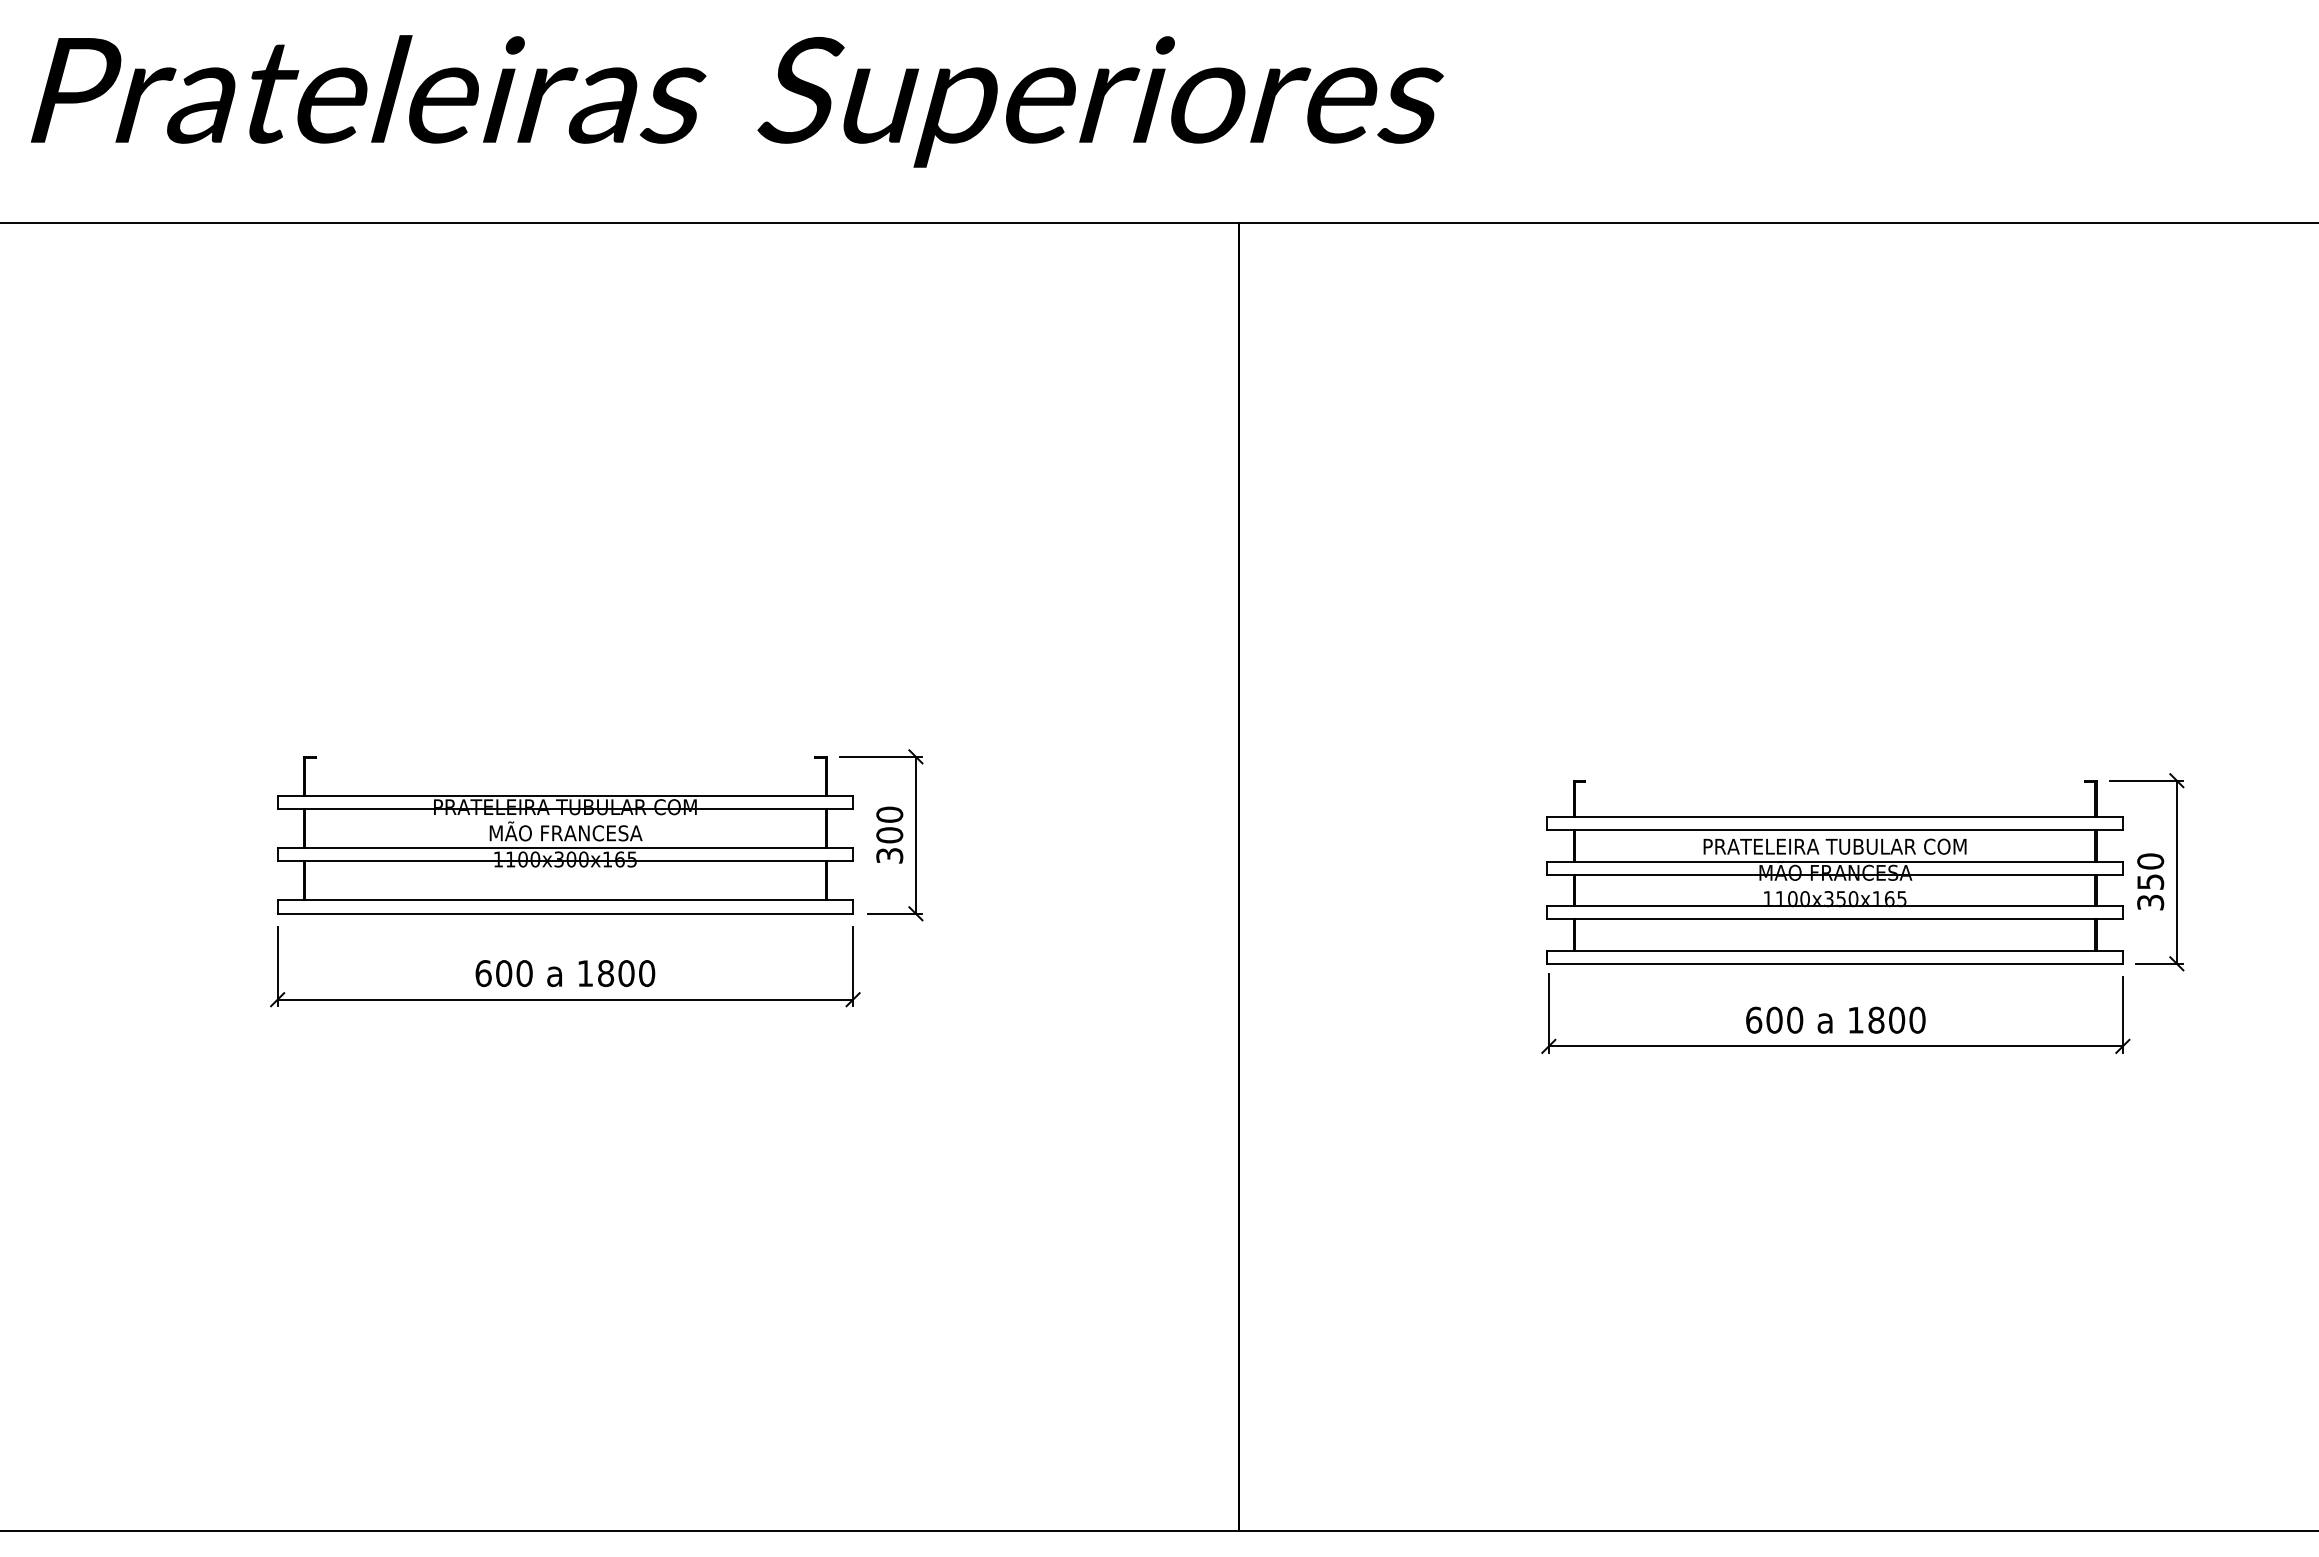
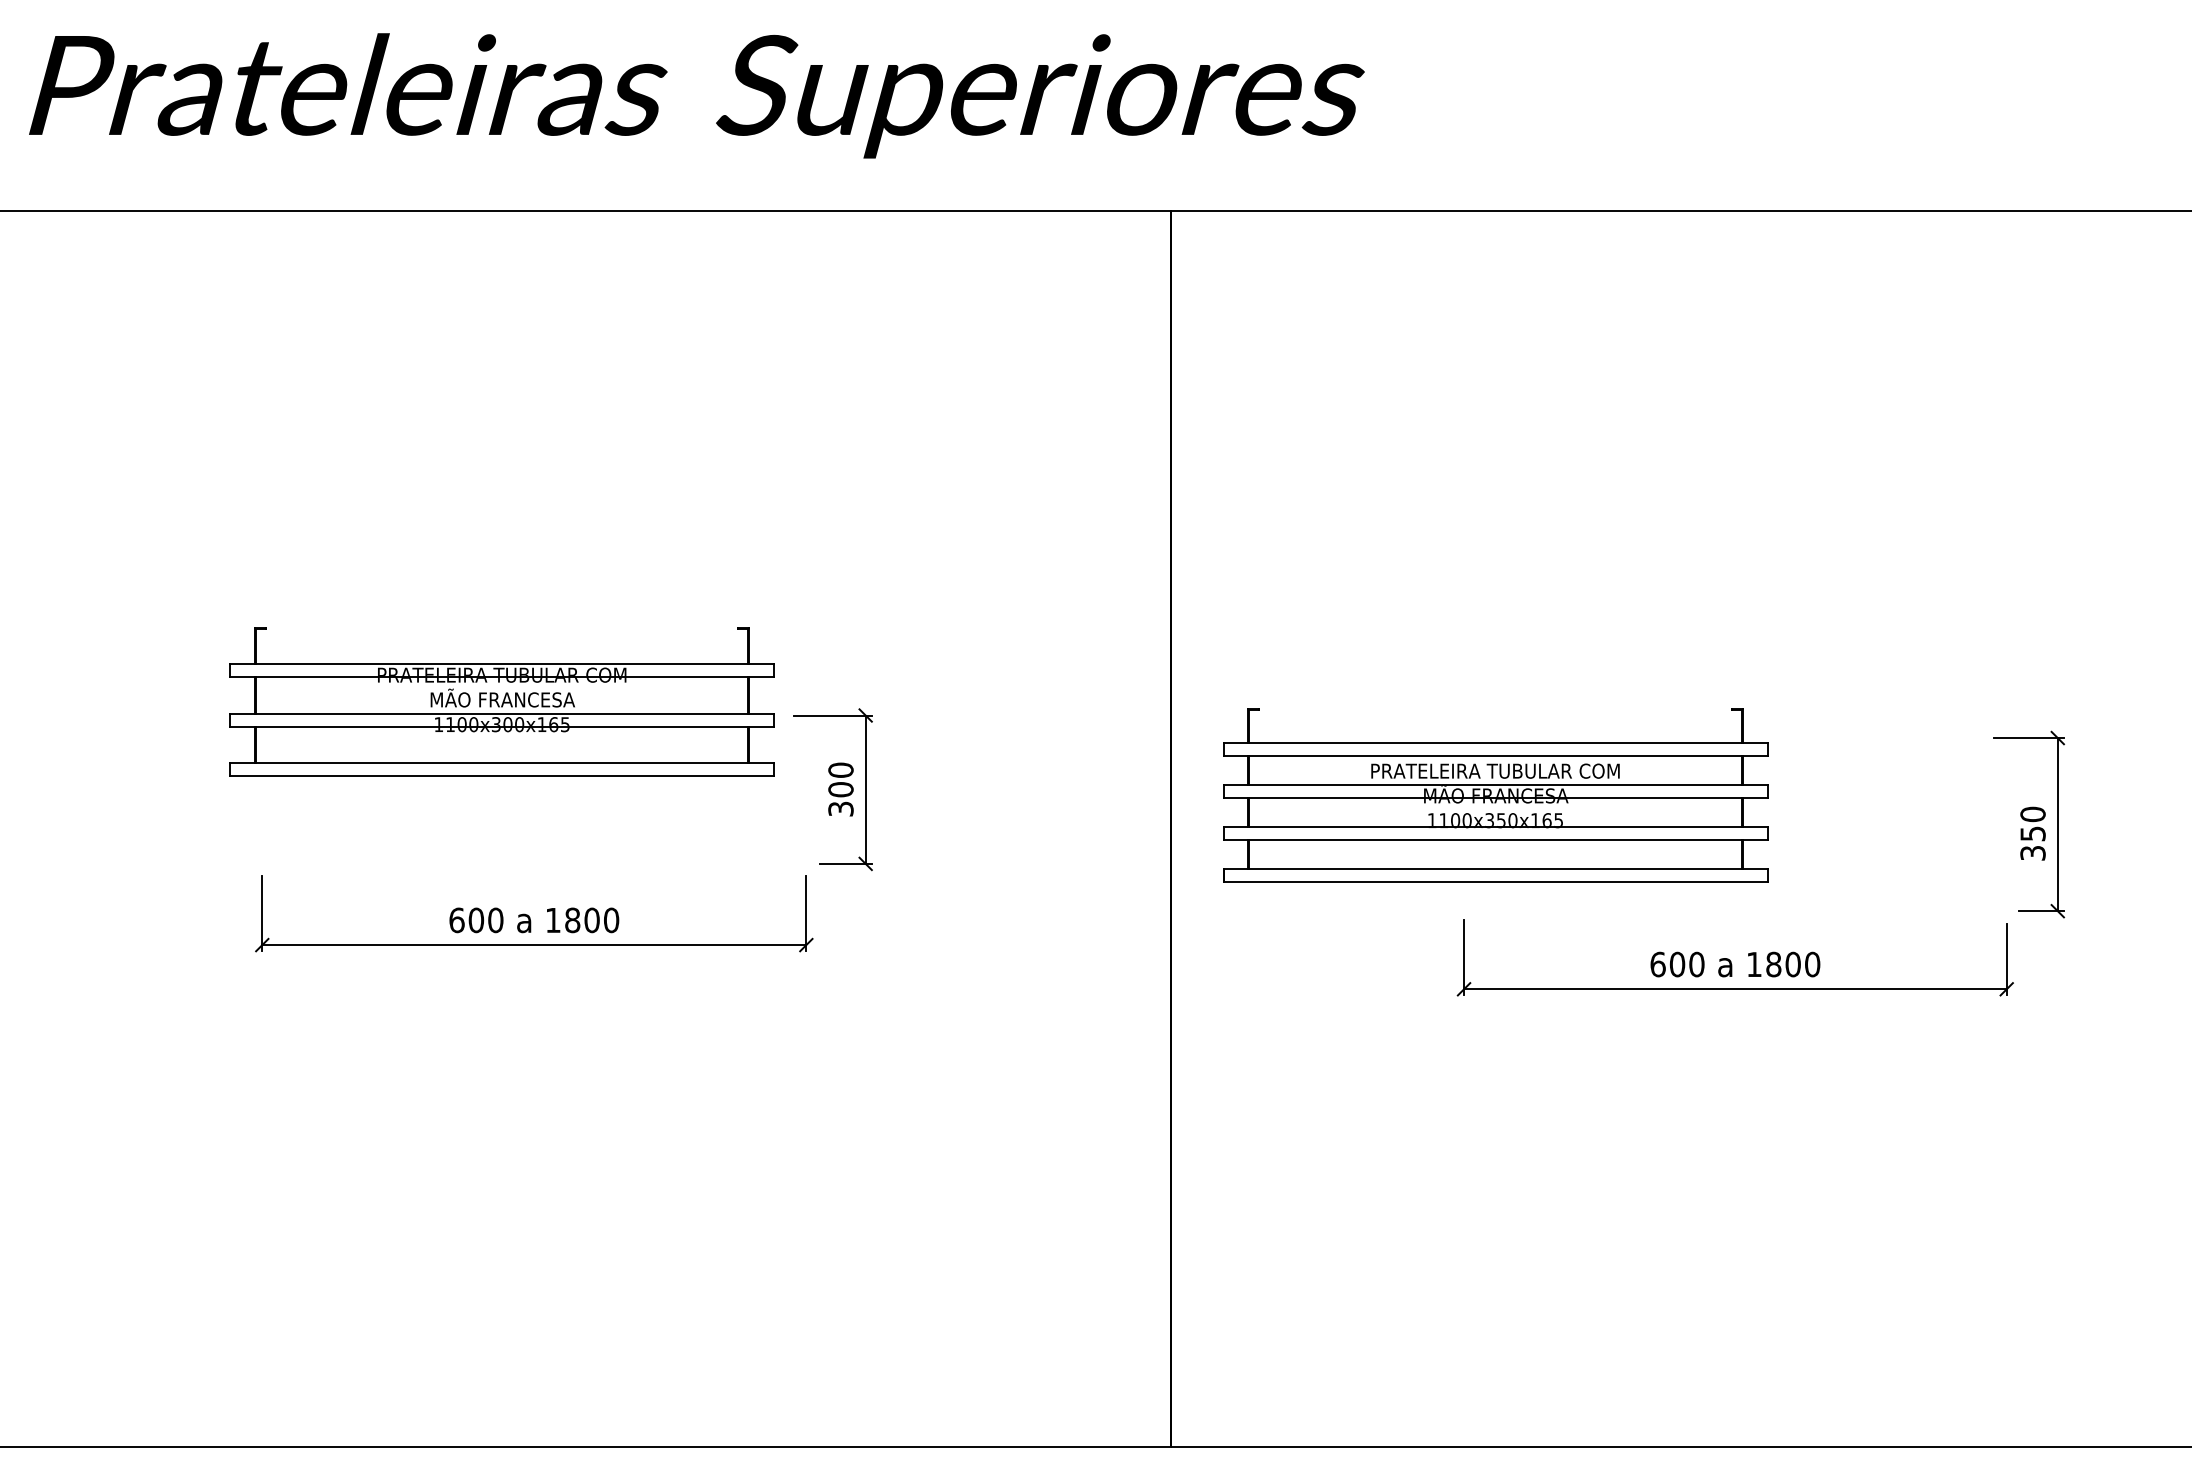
part: (565, 835) -> (502, 701), moved
part: (1834, 872) -> (1494, 795), moved

